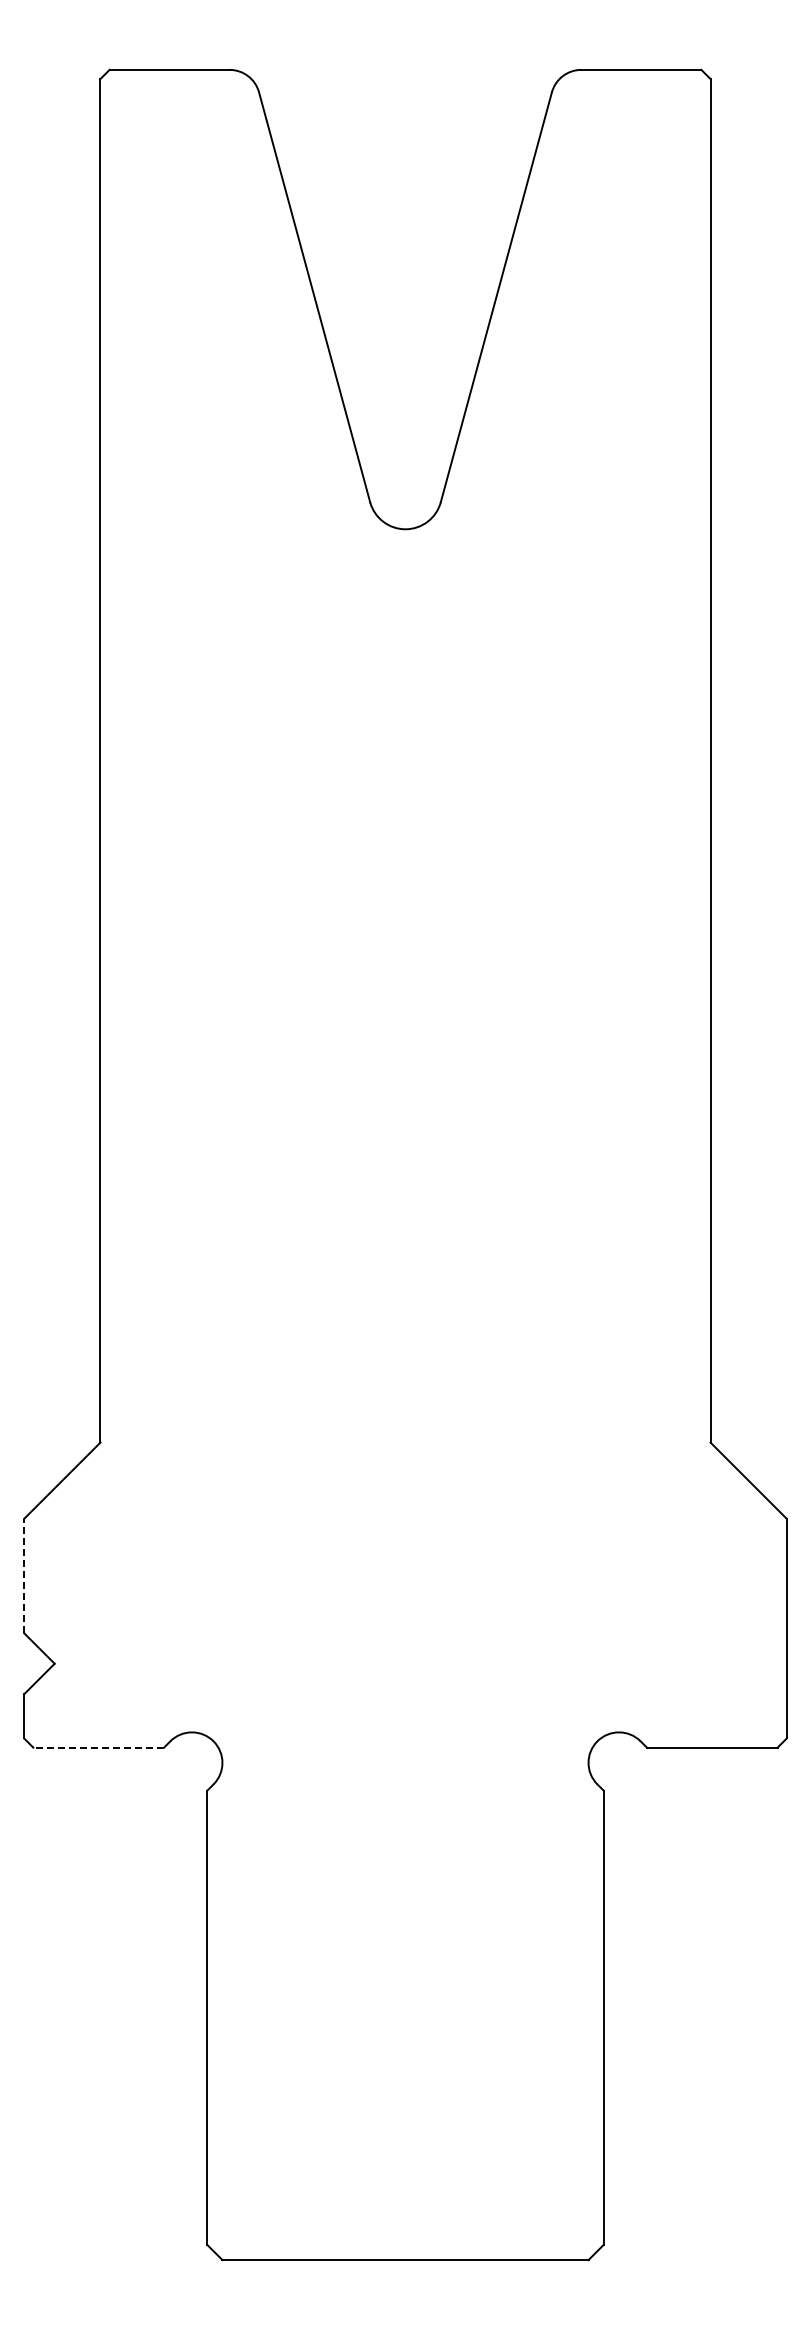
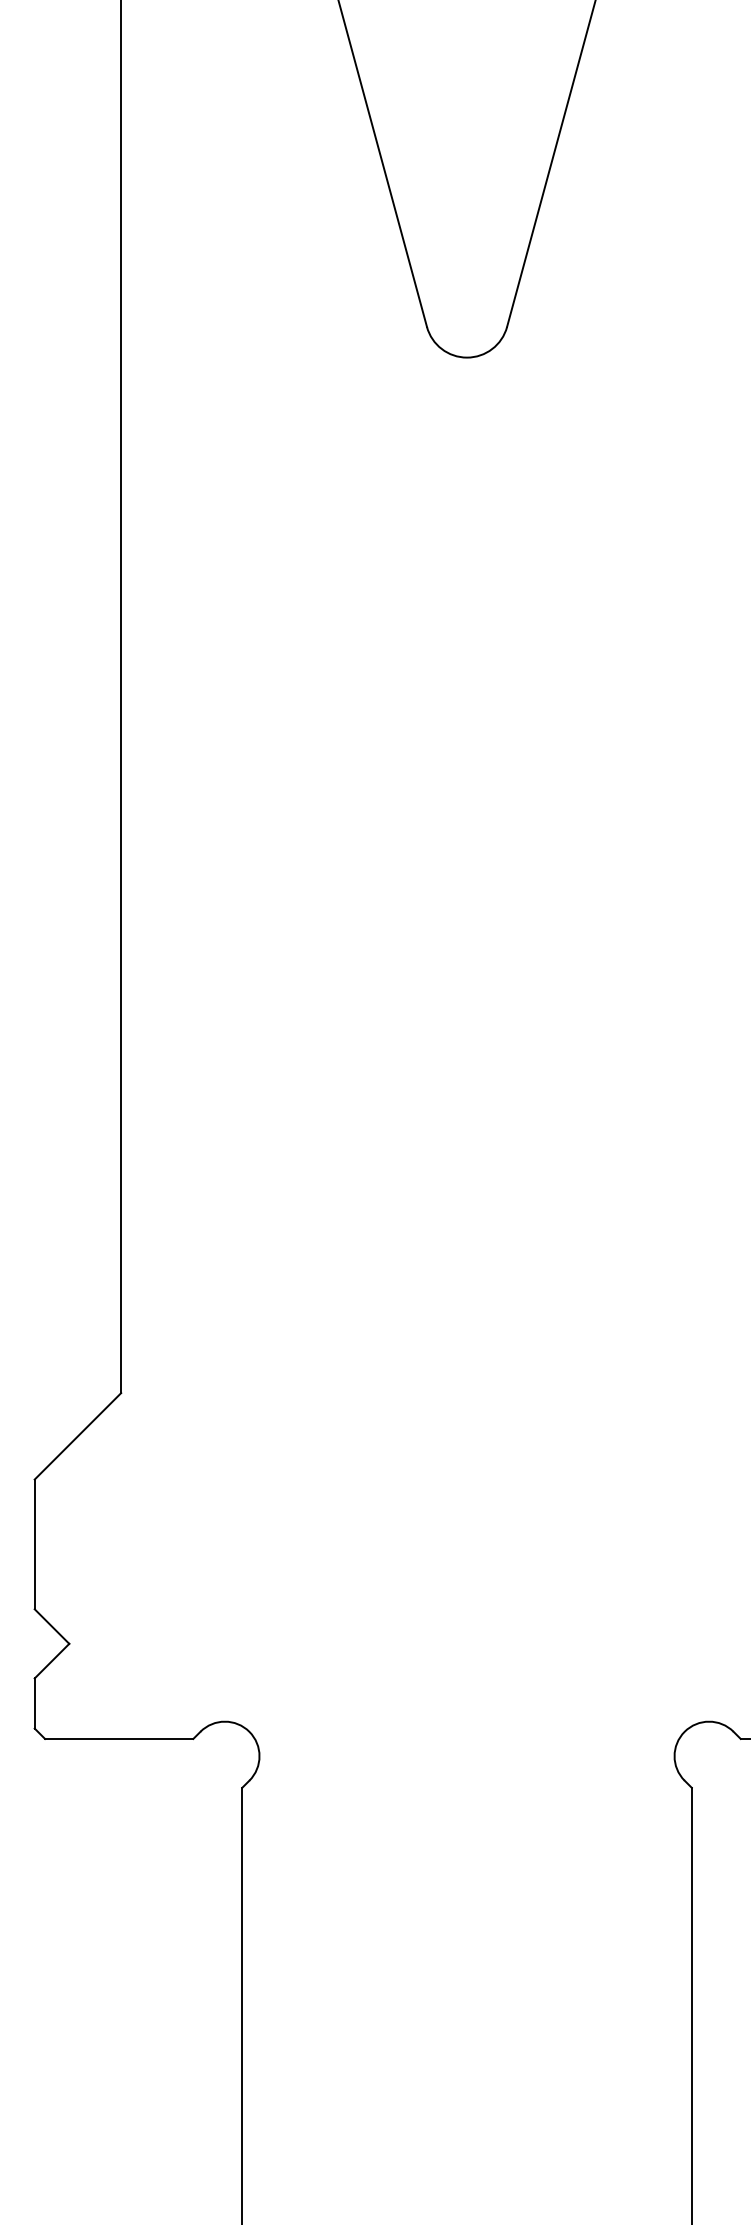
line: (24, 1575) -> (35, 1543), dashed -> solid
line: (98, 1747) -> (118, 1738), dashed -> solid

